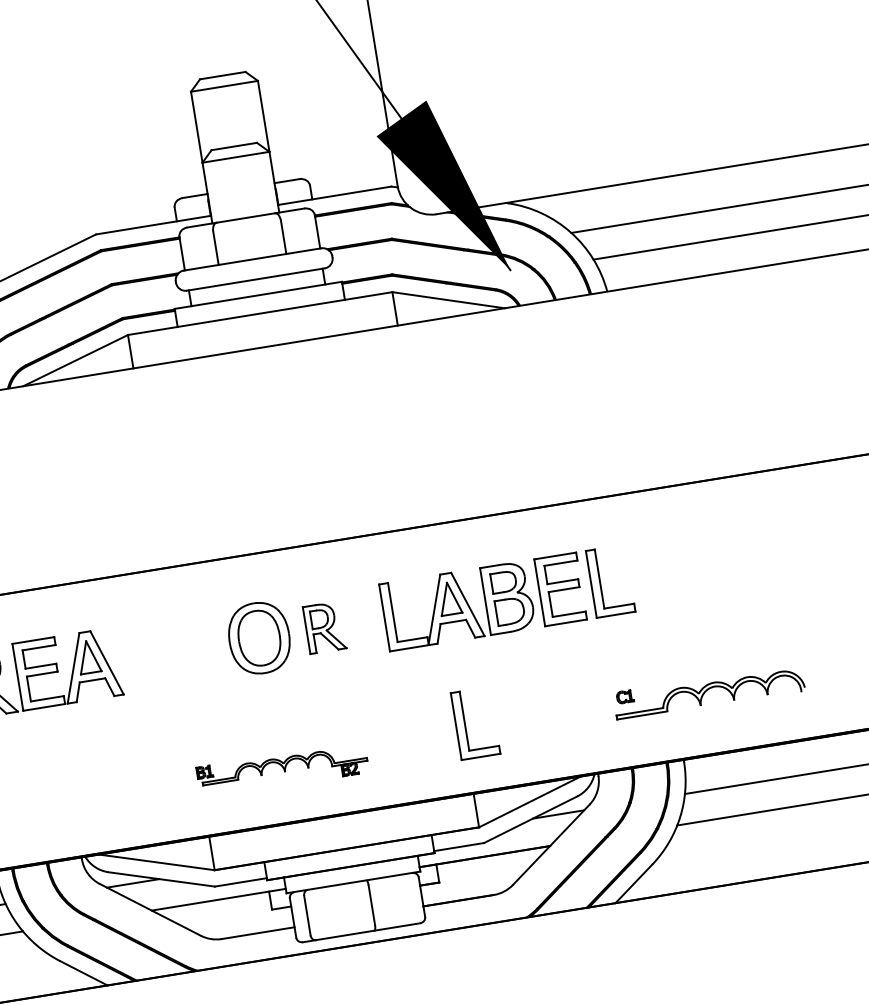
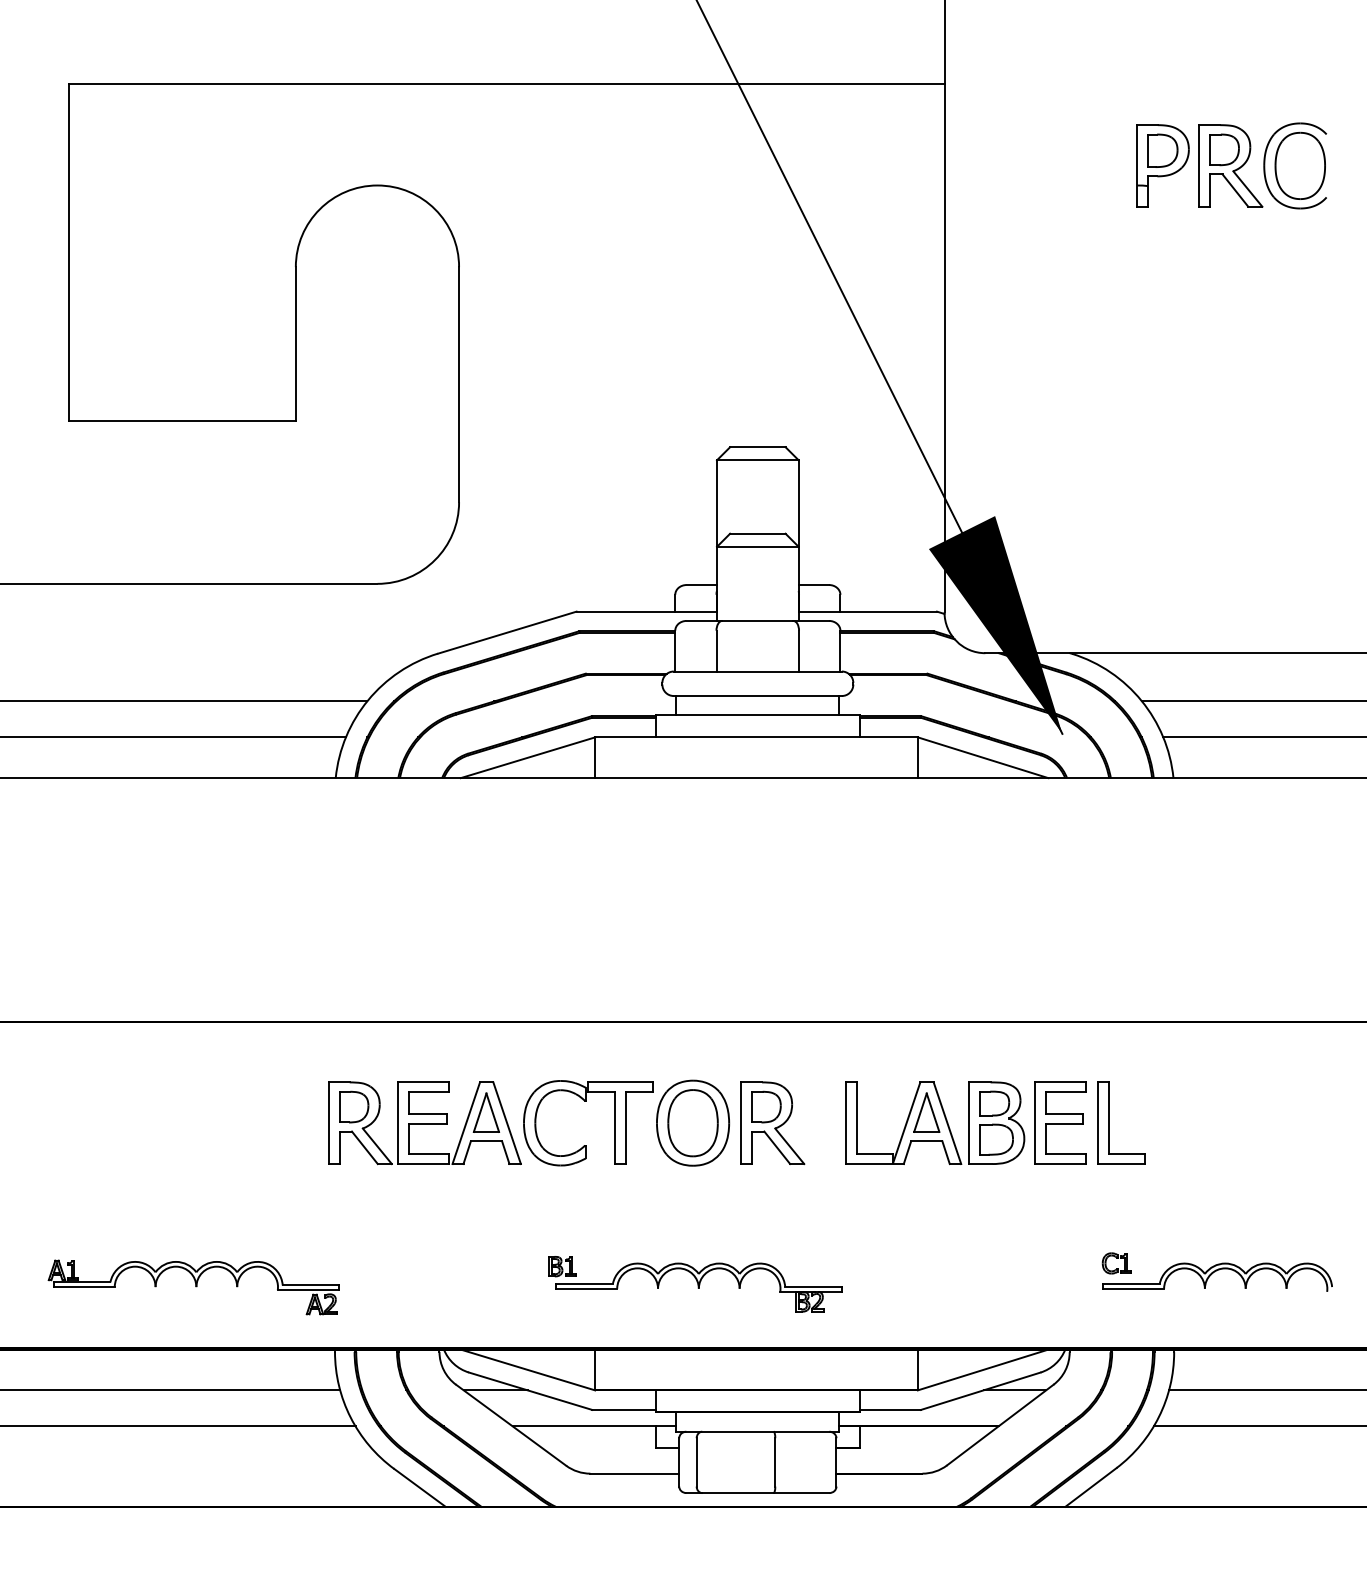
part: (324, 627) -> (772, 1123), size x1.43
part: (169, 634) -> (586, 1101), added
part: (625, 696) -> (1116, 1263), size x1.43
part: (465, 724) -> (921, 1265), removed
part: (282, 770) -> (695, 1284), size x1.43

